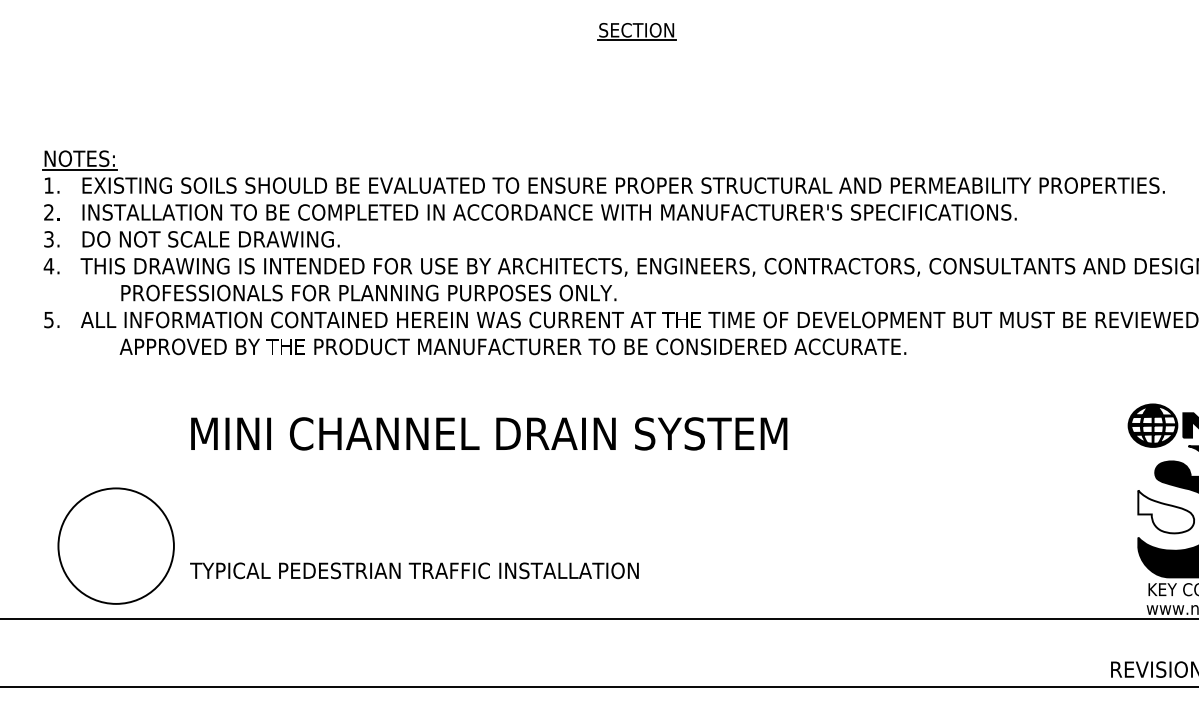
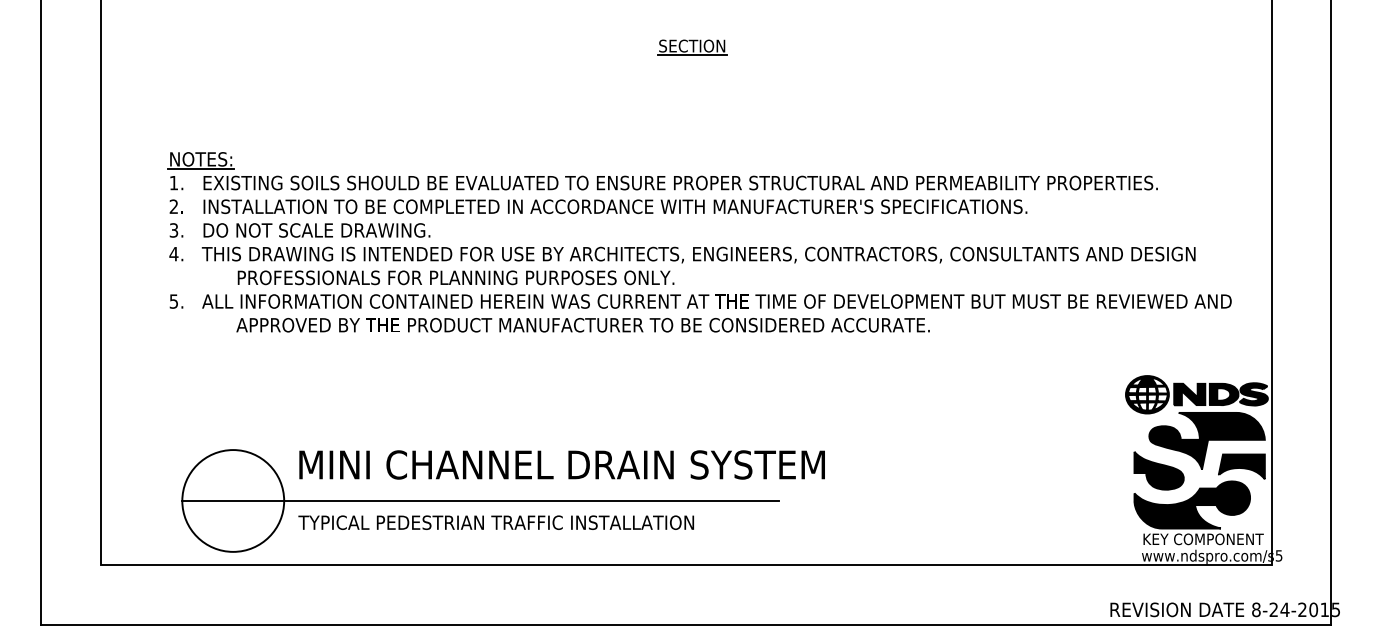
text: (488, 433) -> (561, 464), moved
fill: (1165, 511) -> (1158, 470), added
line: (396, 545) -> (480, 500), added

